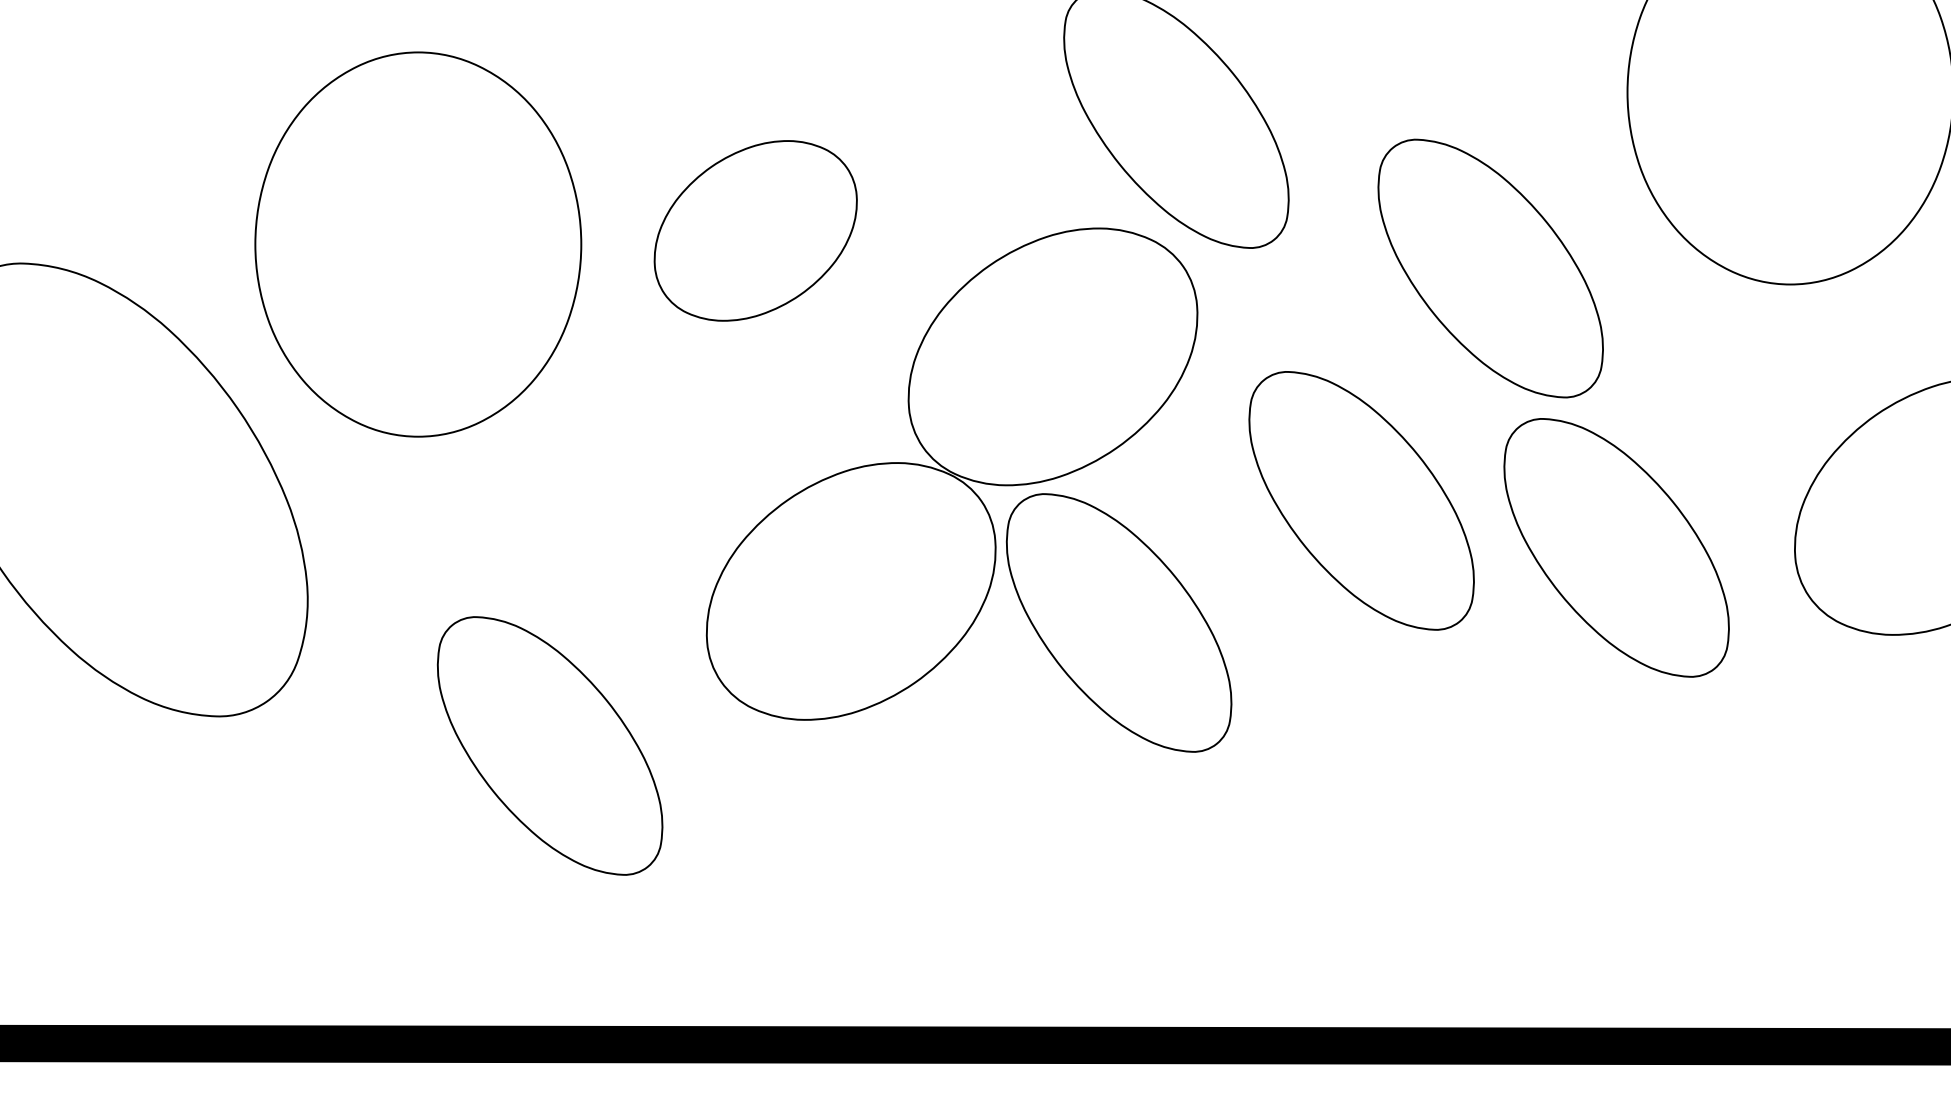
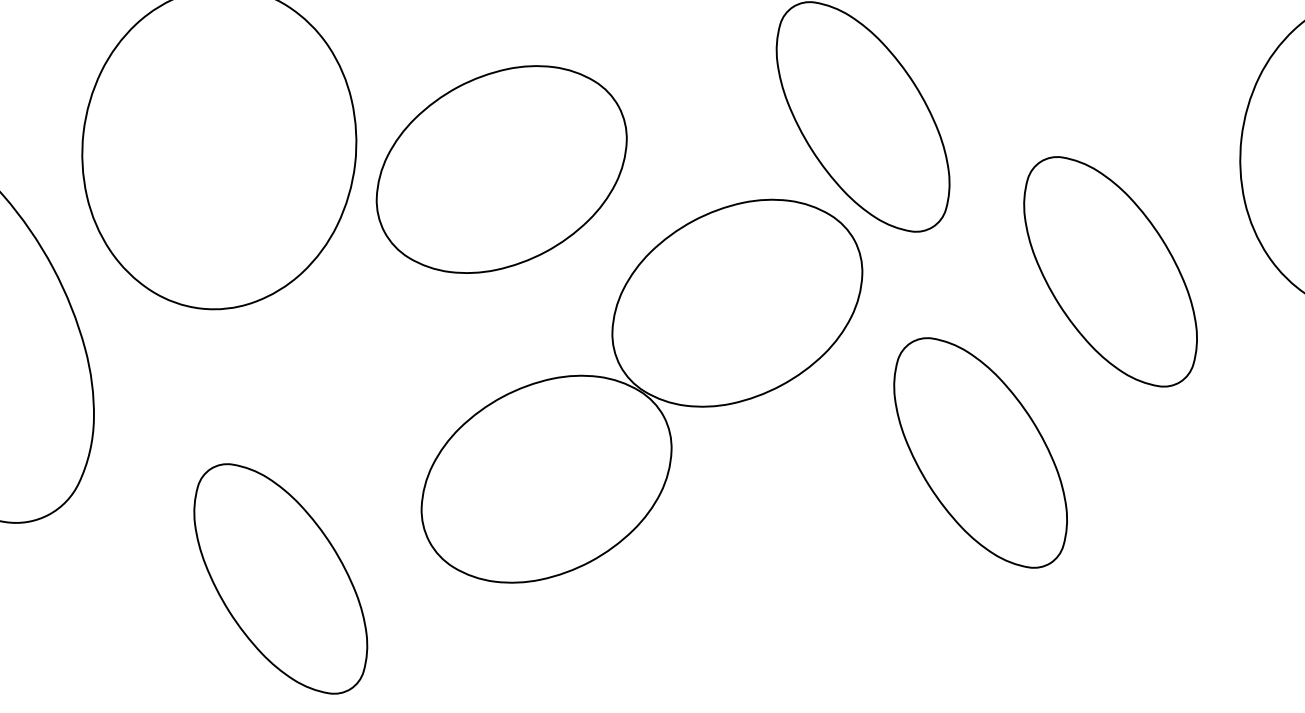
part: (755, 230) -> (501, 169), size x1.43
part: (1616, 547) -> (1188, 516), removed
part: (1118, 622) -> (766, 530), removed

